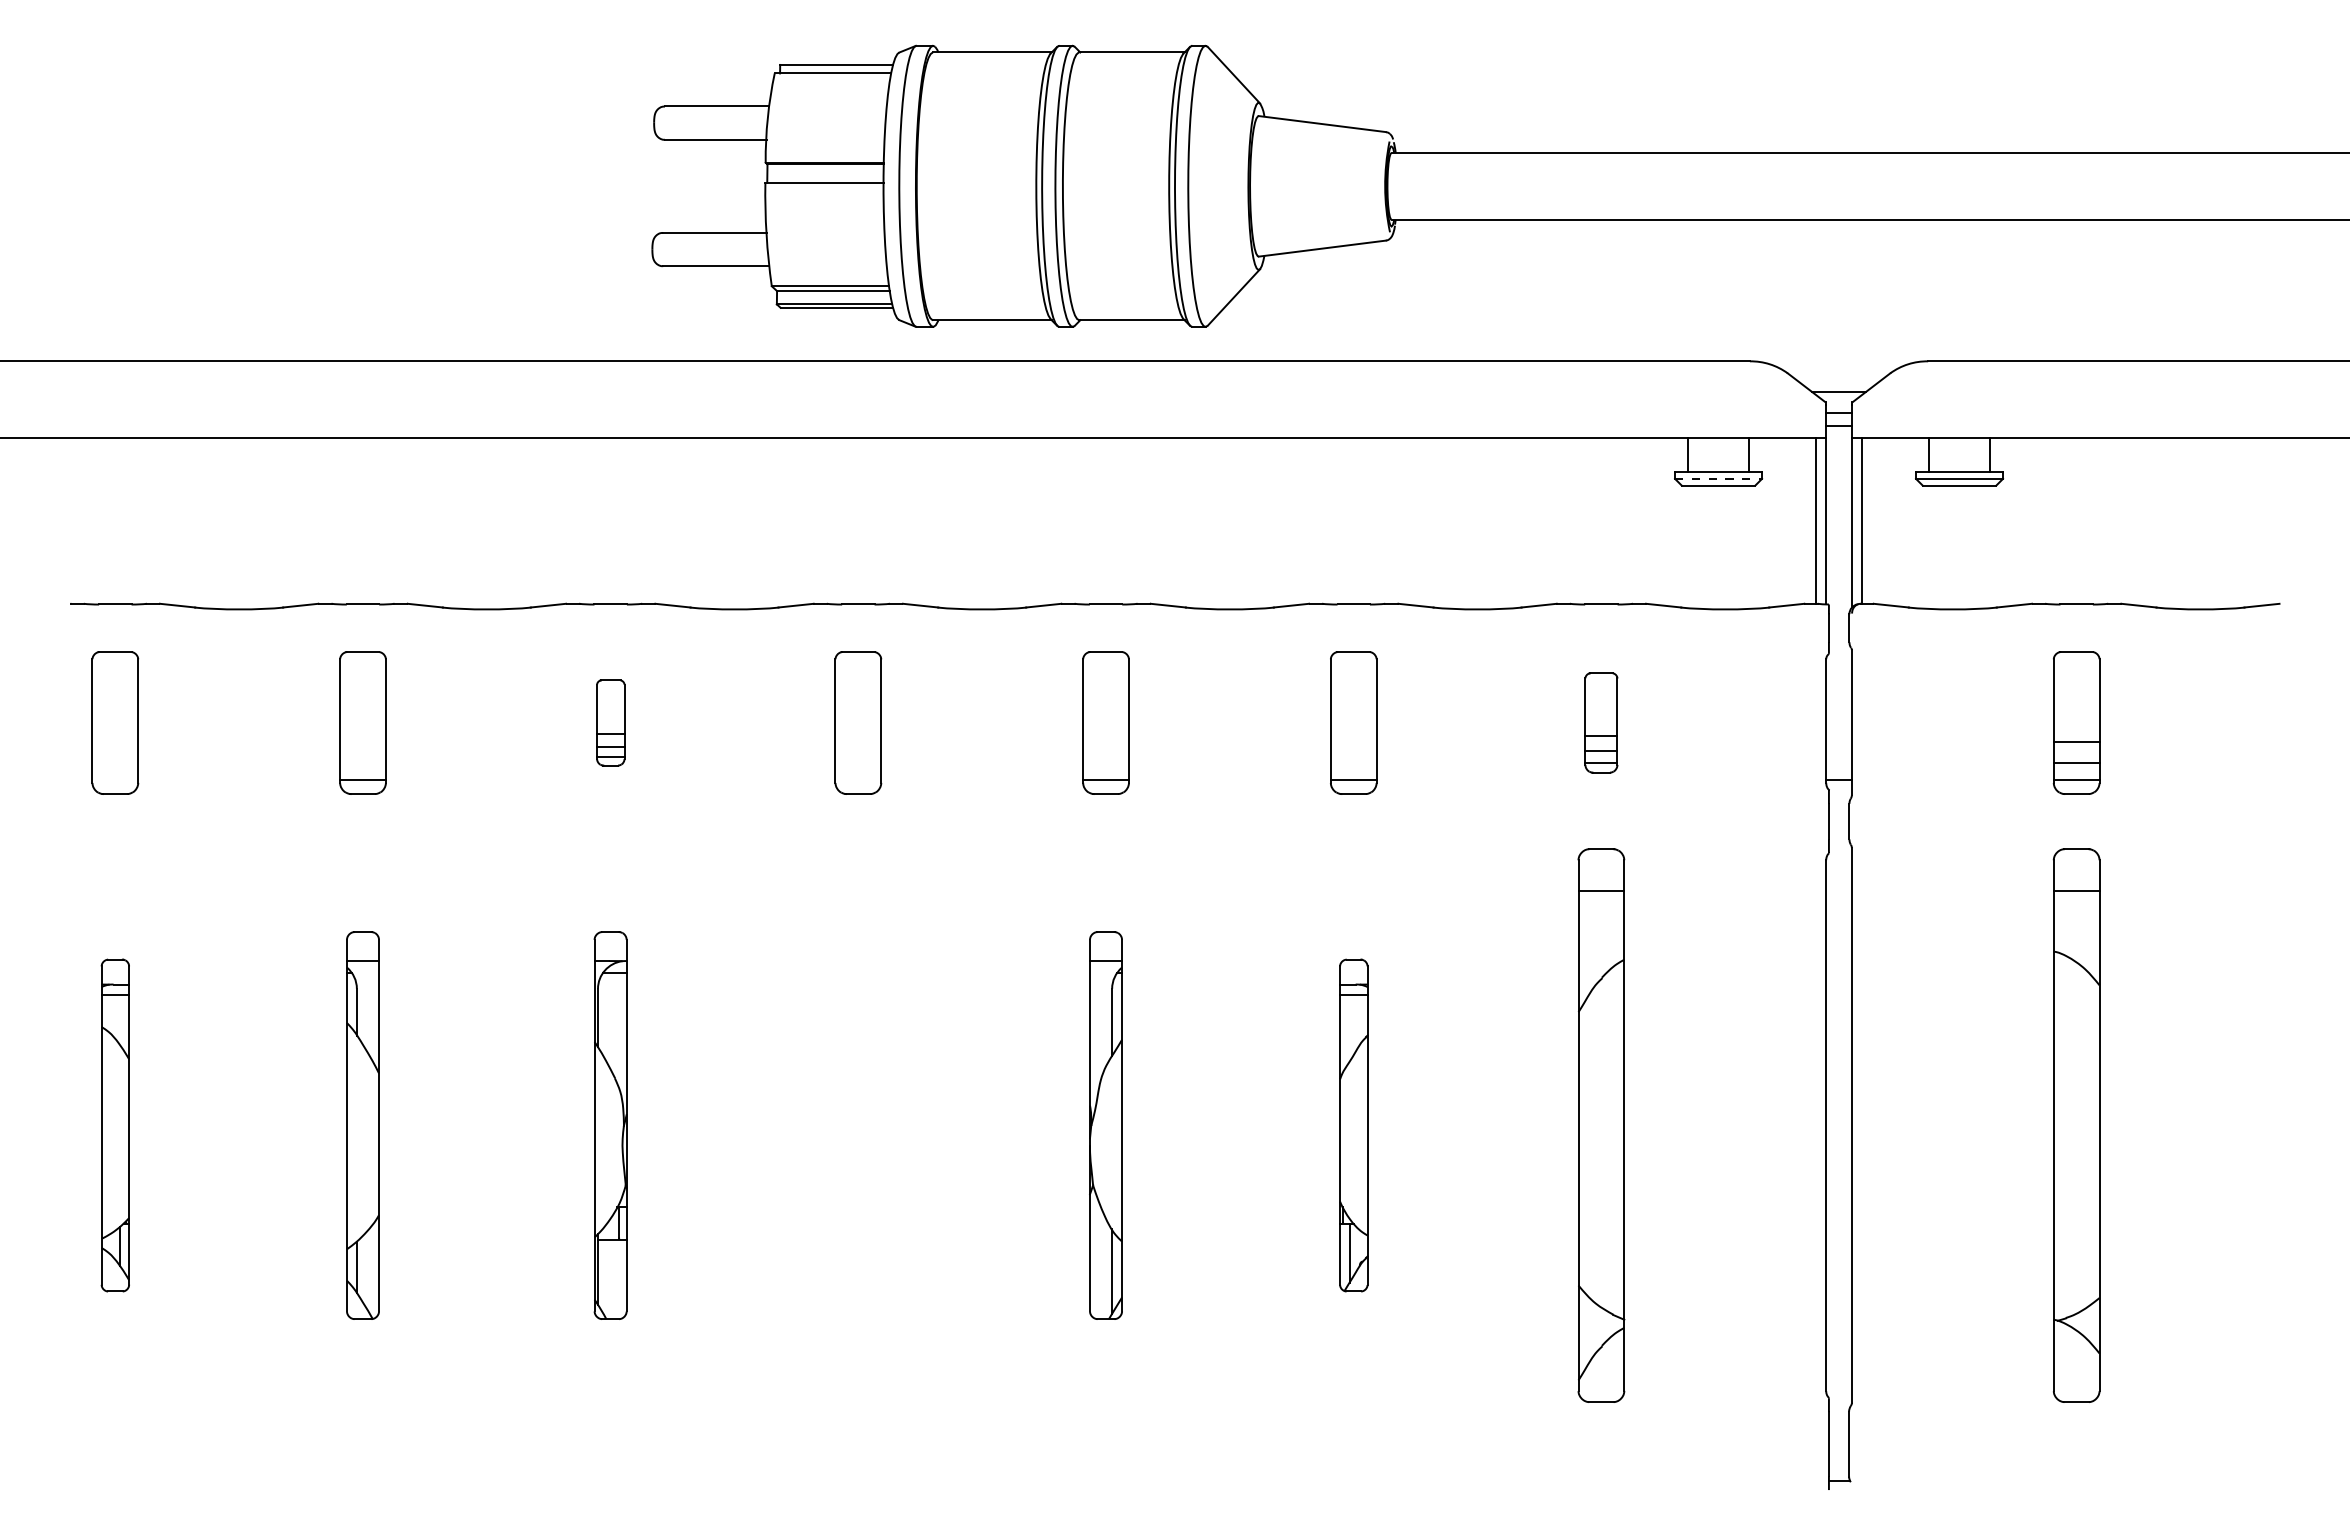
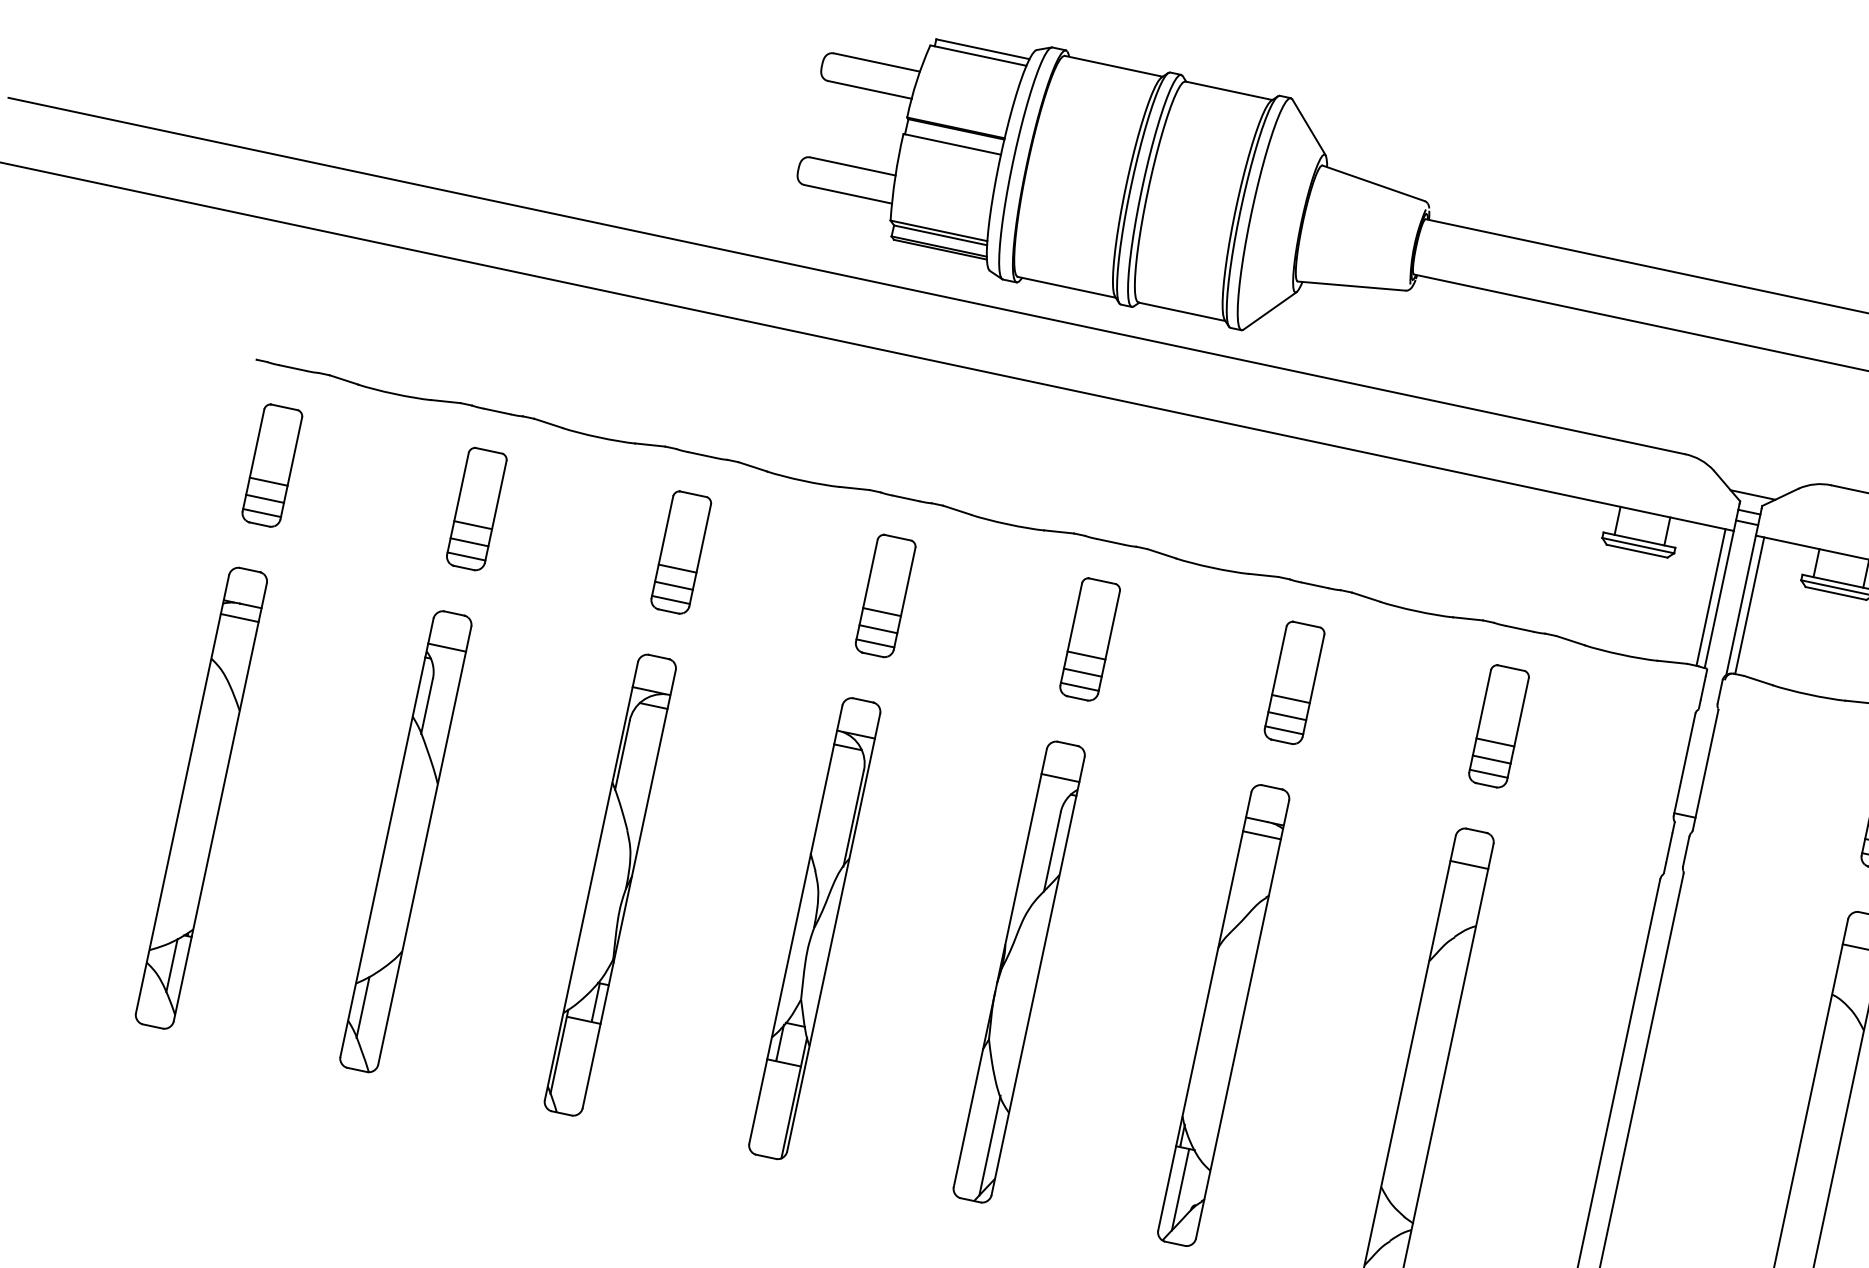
line: (1718, 478) -> (1638, 545), dashed -> solid
part: (610, 722) -> (680, 552), size x1.67
part: (1601, 722) -> (1498, 726), size x1.43
line: (115, 742) -> (268, 482), added
line: (362, 742) -> (472, 525), added
line: (858, 742) -> (882, 612), added
line: (1105, 742) -> (1086, 655), added
line: (1353, 742) -> (1290, 699), added
line: (115, 762) -> (265, 498), added
line: (362, 762) -> (469, 541), added
line: (858, 762) -> (878, 628), added
line: (1105, 762) -> (1082, 672), added
line: (1353, 762) -> (1287, 715), added
line: (115, 780) -> (262, 513), added
line: (858, 780) -> (875, 643), added
part: (115, 1125) -> (201, 798), size x1.67
part: (362, 1125) -> (405, 841), size x1.43
part: (610, 1125) -> (610, 885), size x1.43
part: (858, 1125) -> (814, 928), added
part: (1105, 1125) -> (1018, 971), size x1.43
part: (1353, 1125) -> (1223, 1015), size x1.67

